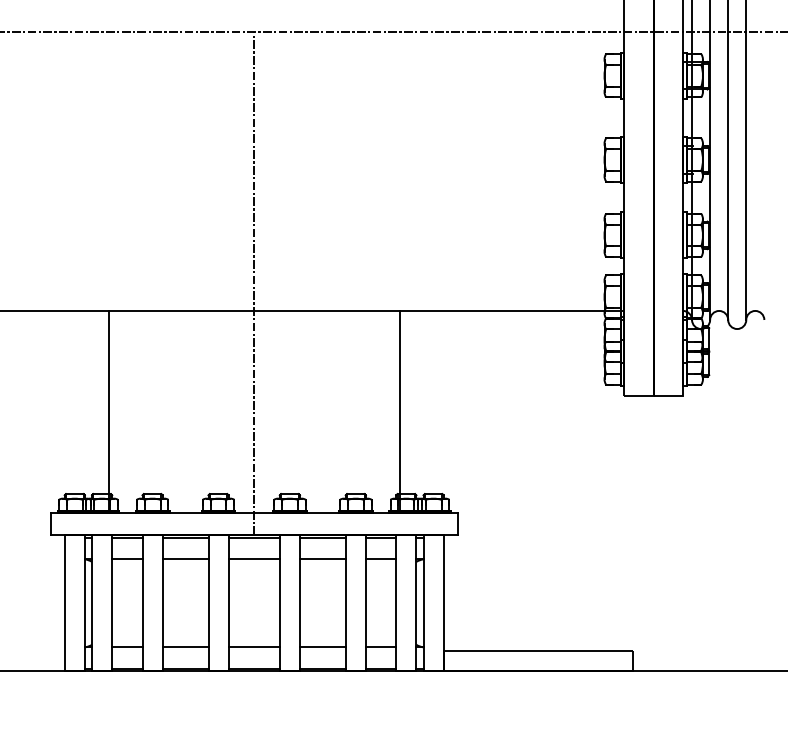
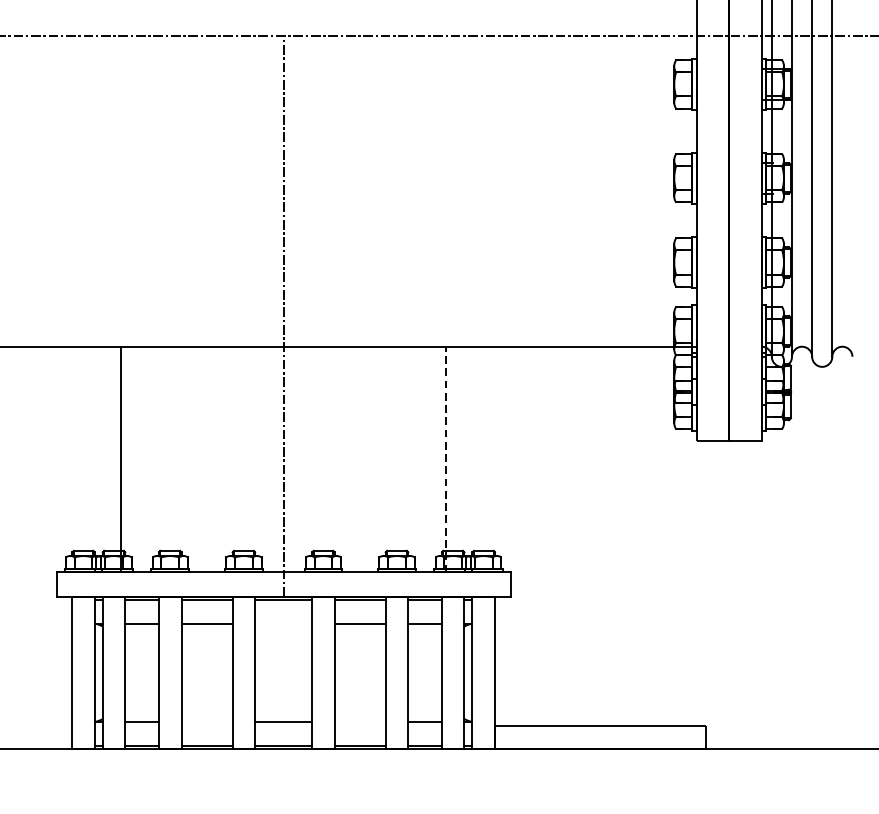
line: (399, 411) -> (445, 458), solid -> dashed
line: (253, 559) -> (282, 623), removed
line: (185, 647) -> (207, 722), removed
line: (322, 647) -> (359, 722), removed

